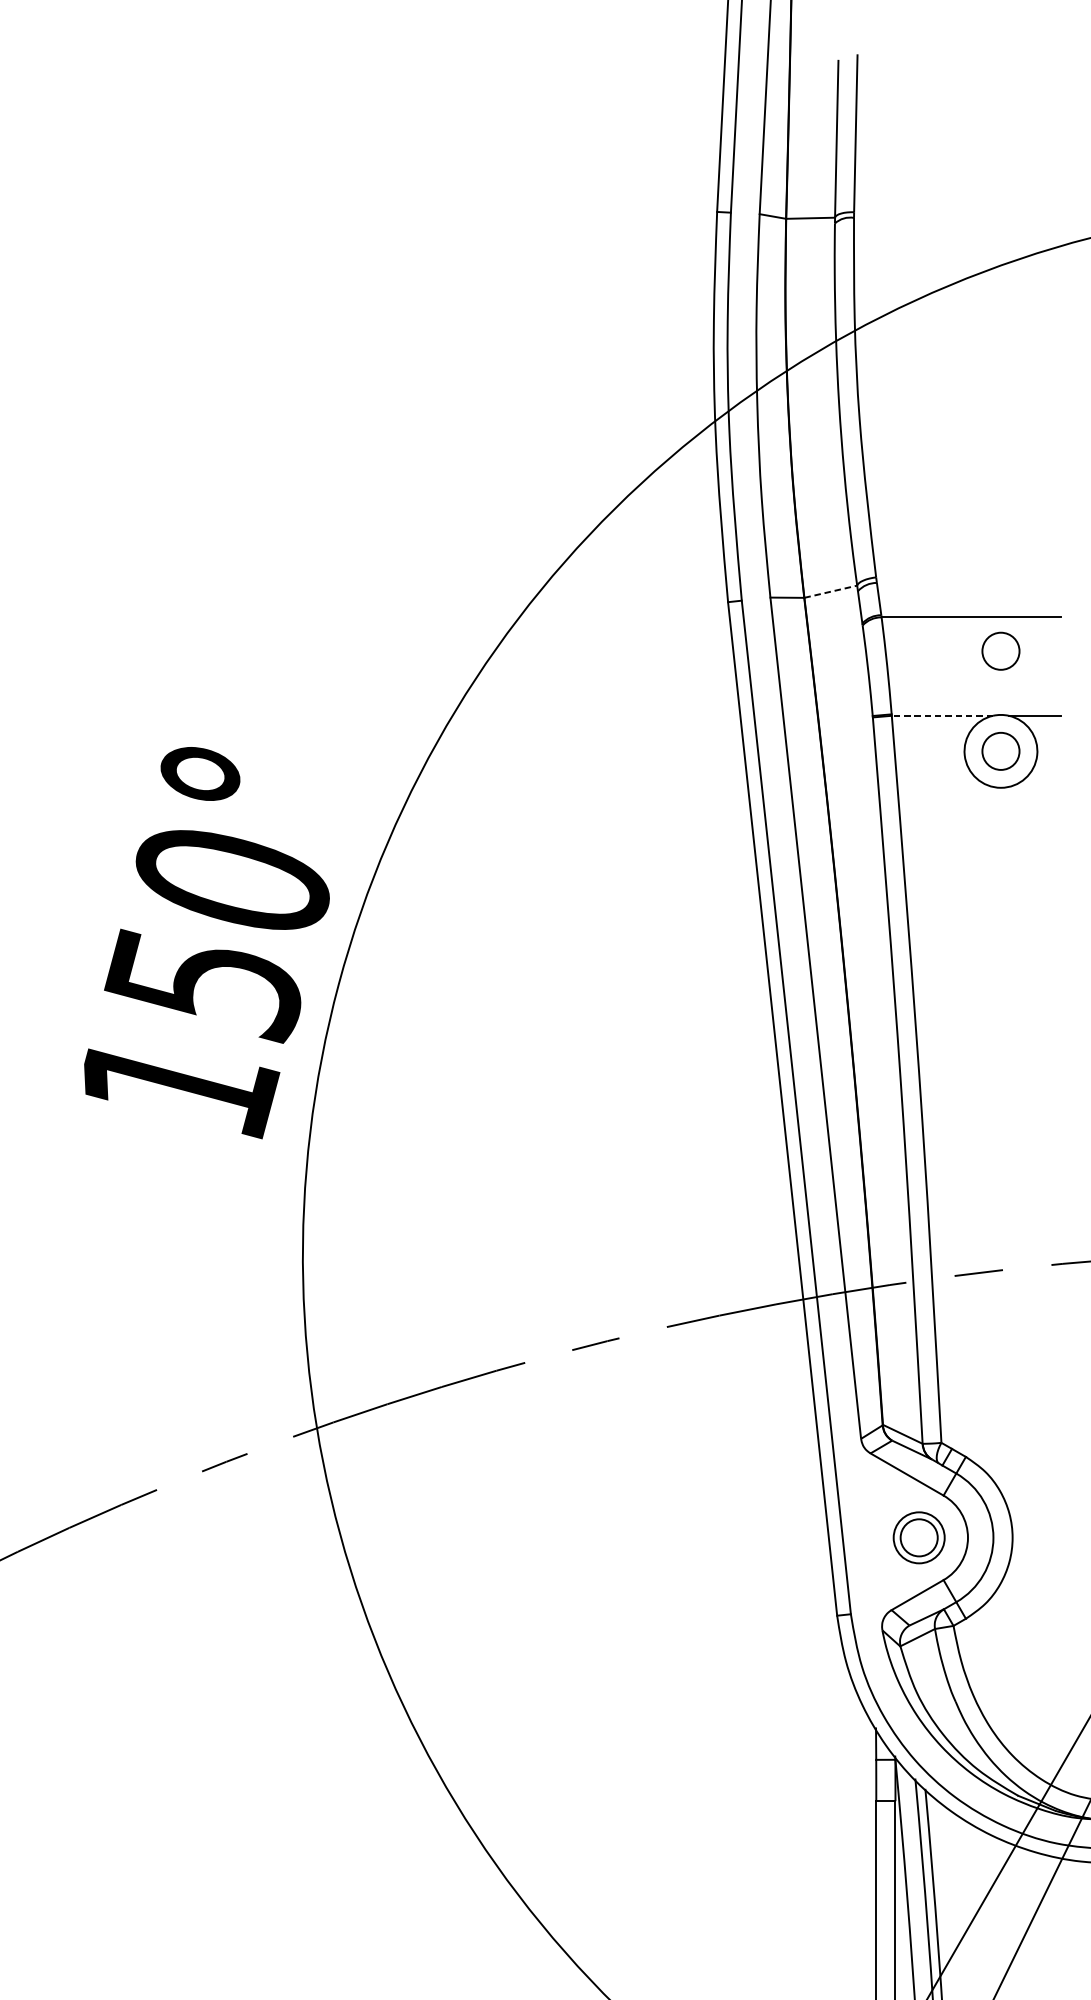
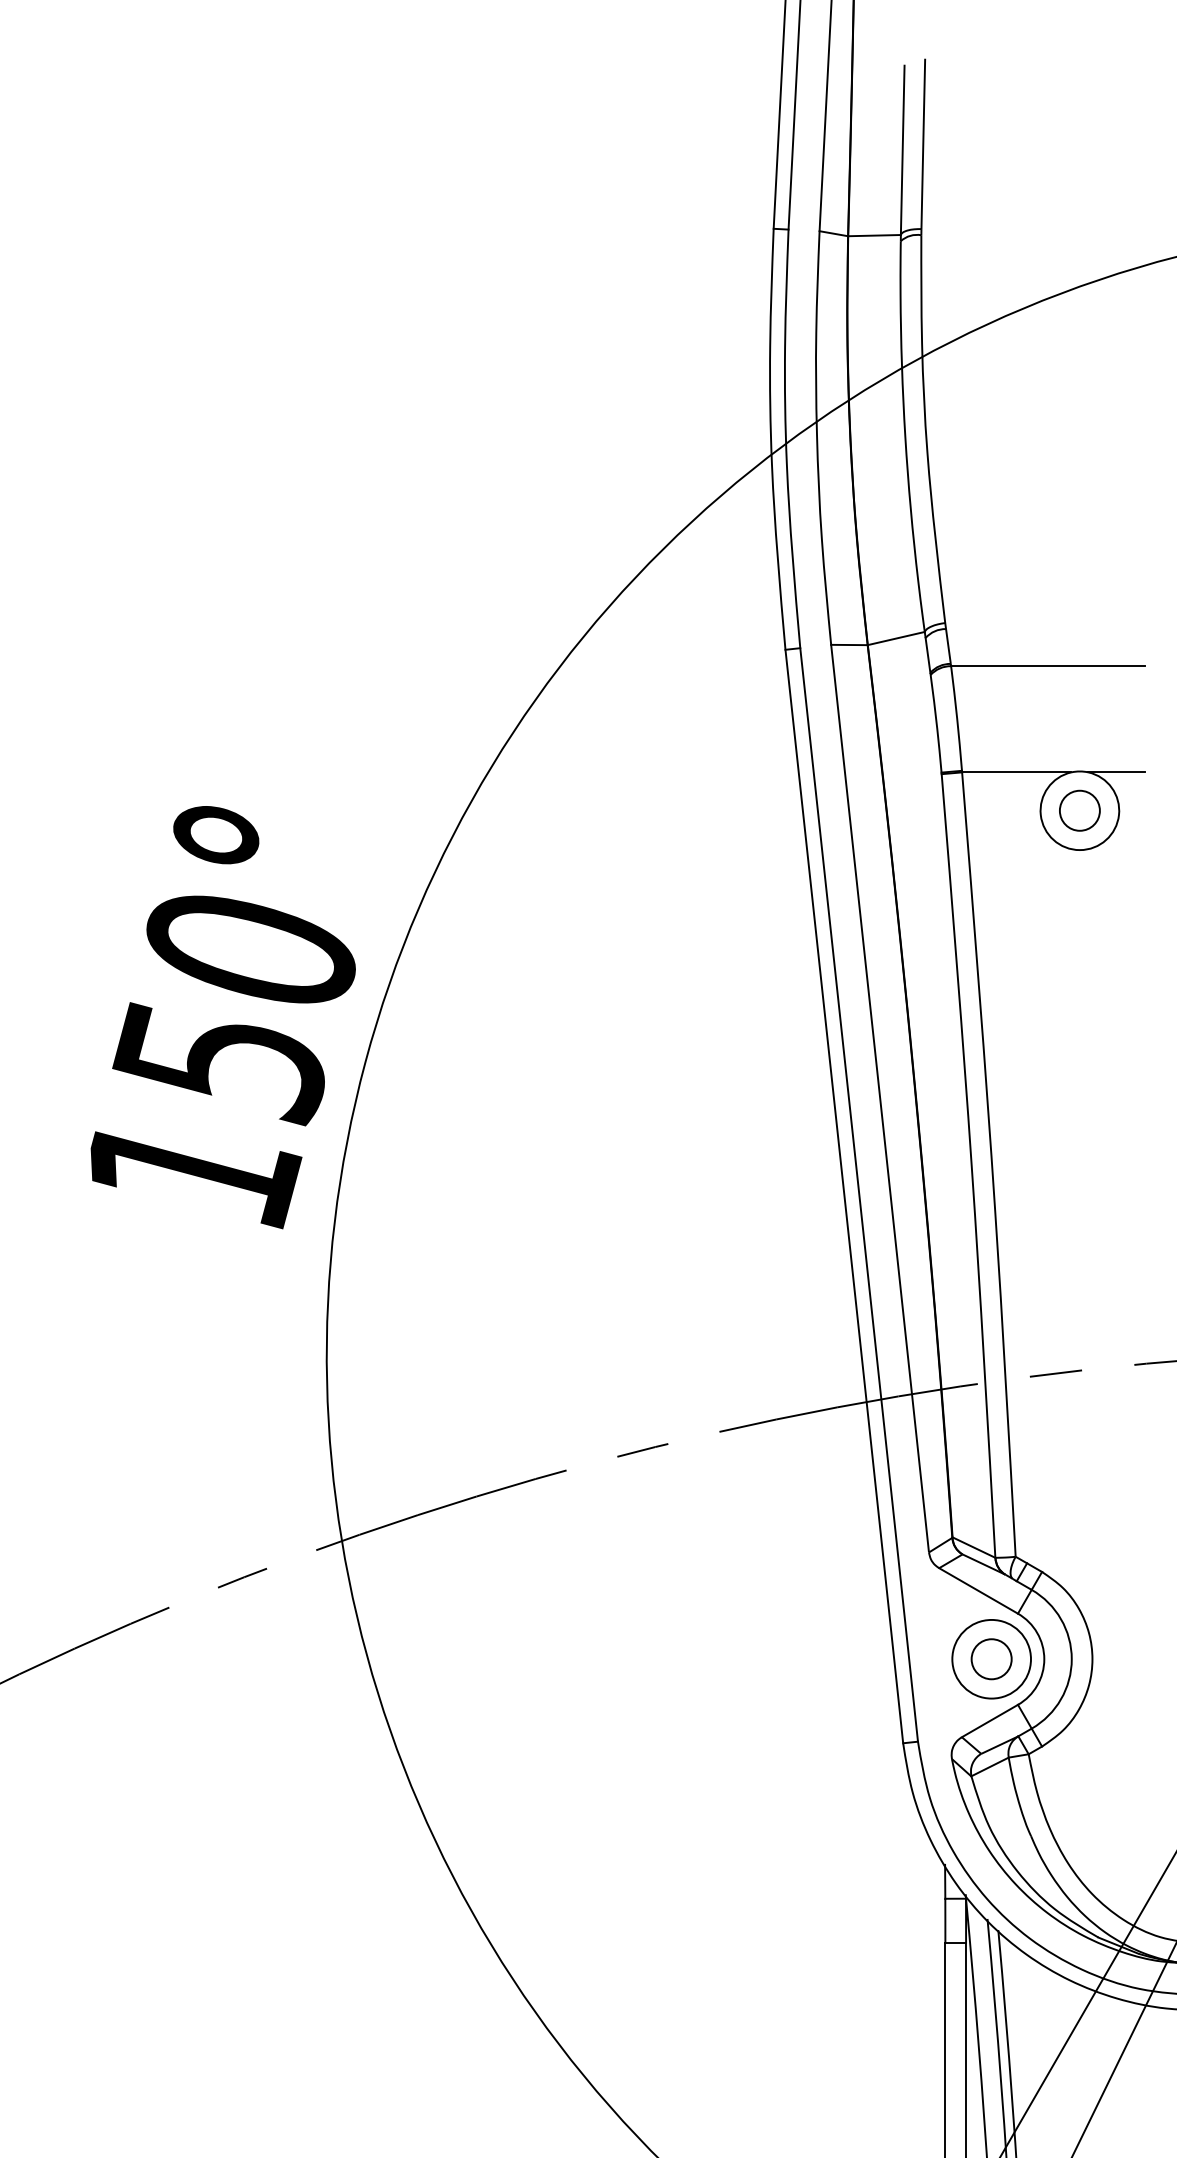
line: (830, 591) -> (896, 638), dashed -> solid
circle: (1000, 651) -> (1079, 702), removed
line: (942, 715) -> (1016, 772), dashed -> solid
circle: (919, 1537) -> (991, 1658), size x1.43

